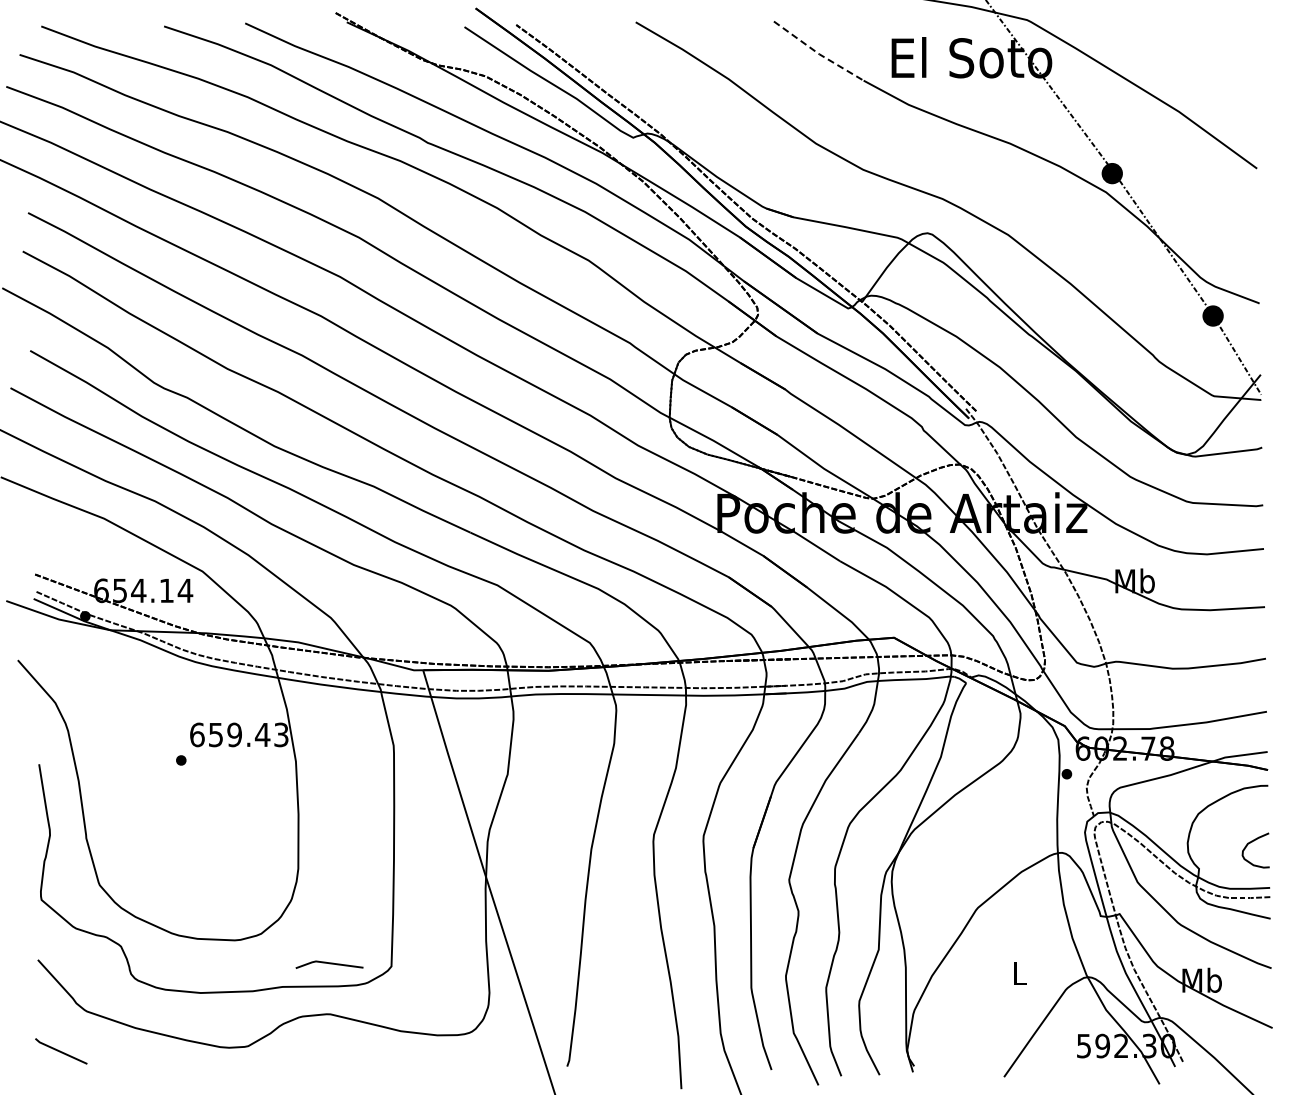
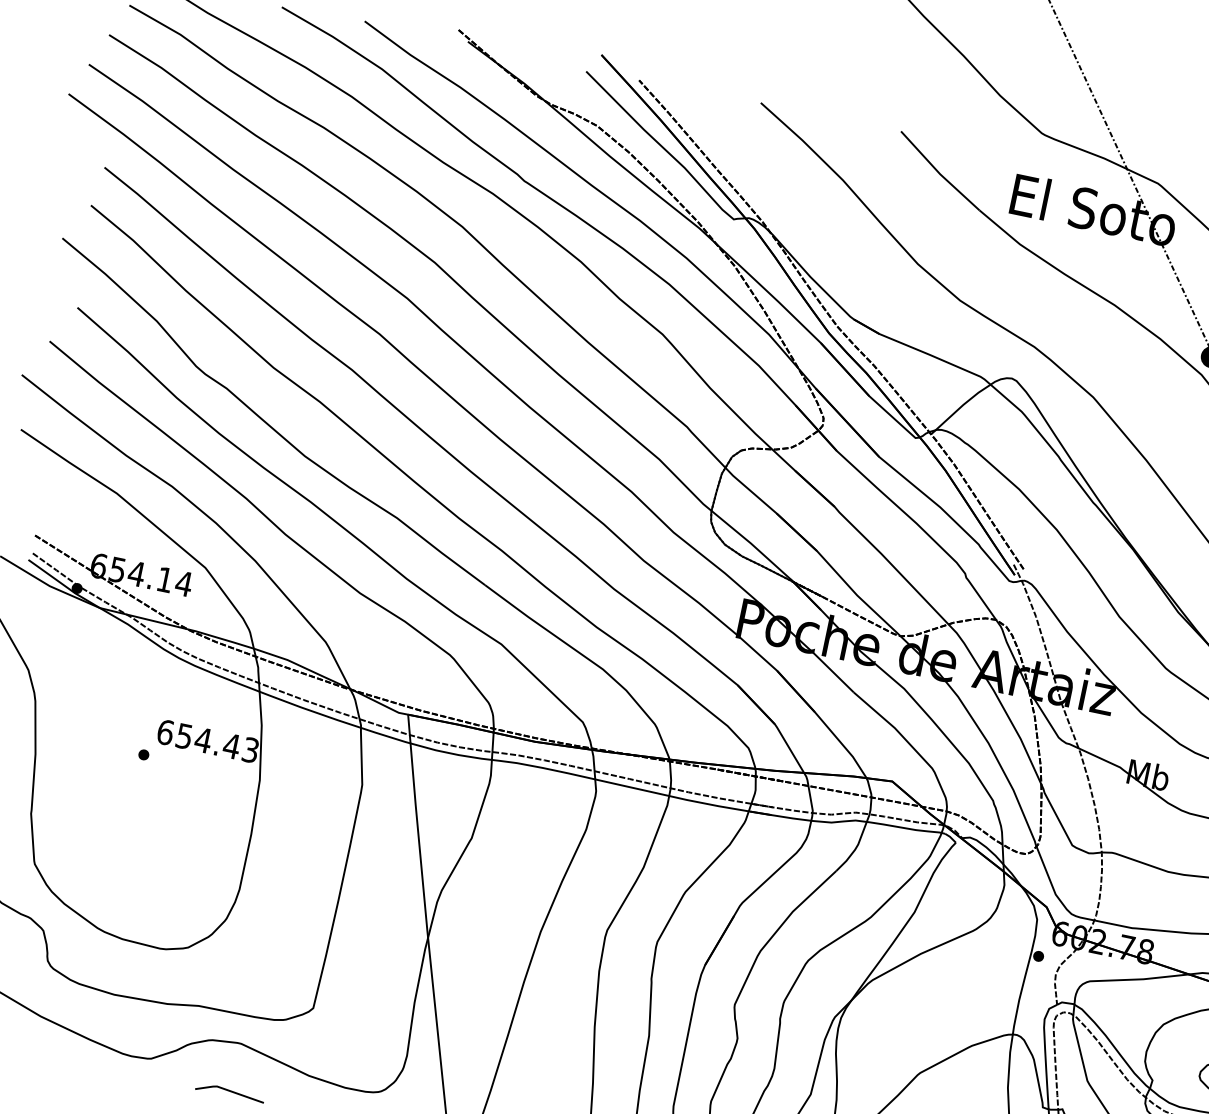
line: (817, 53) -> (938, 173), dashed -> solid
text: (234, 734) -> (203, 739), 659.43 -> 654.43
line: (329, 964) -> (230, 1092), moved

